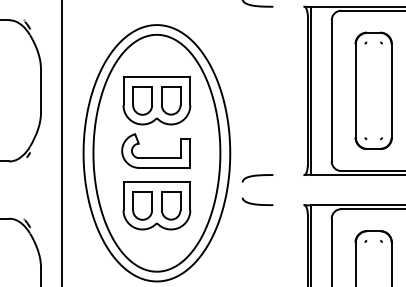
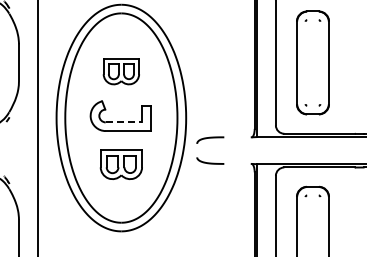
part: (157, 100) -> (121, 71), size x0.6
line: (160, 158) -> (124, 122), solid -> dashed
part: (157, 205) -> (121, 164), size x0.7

